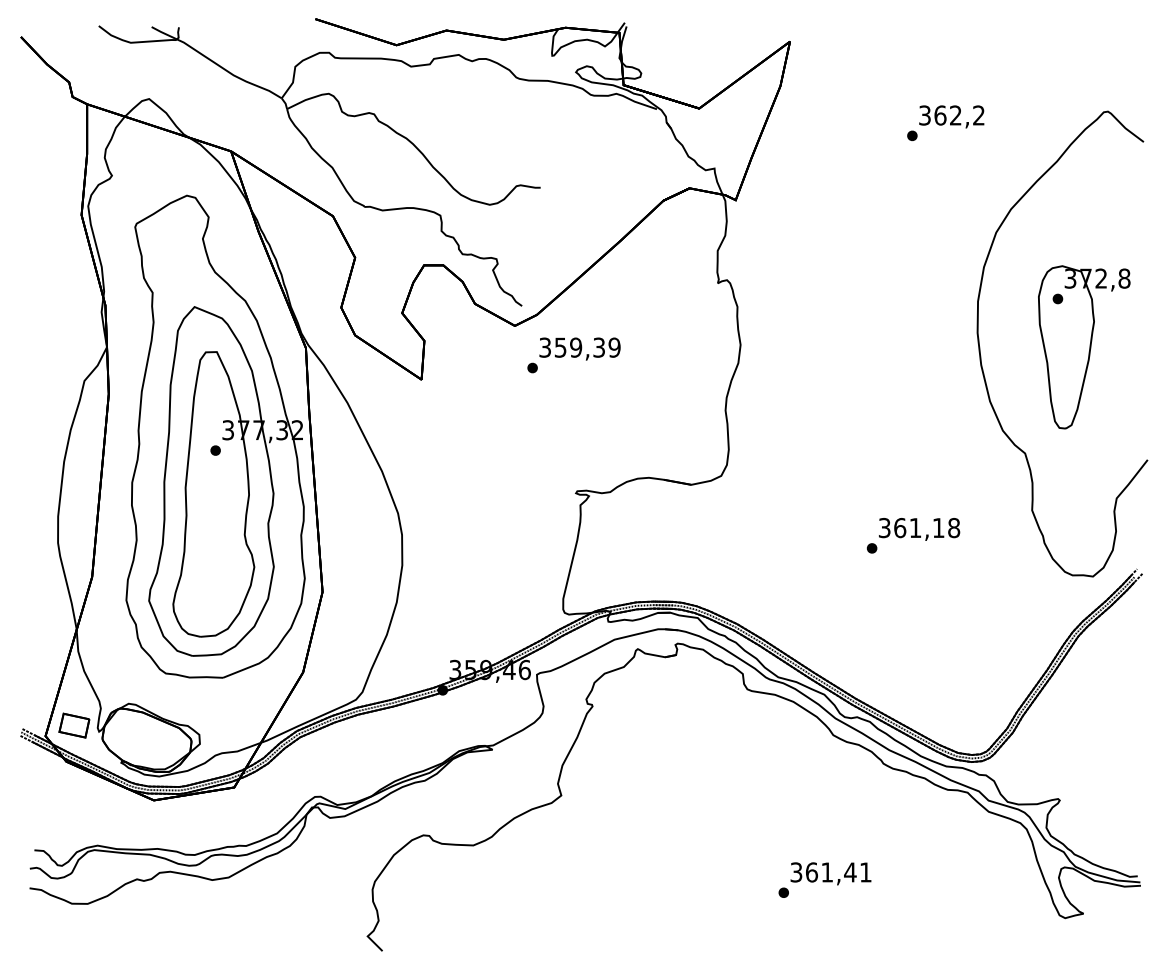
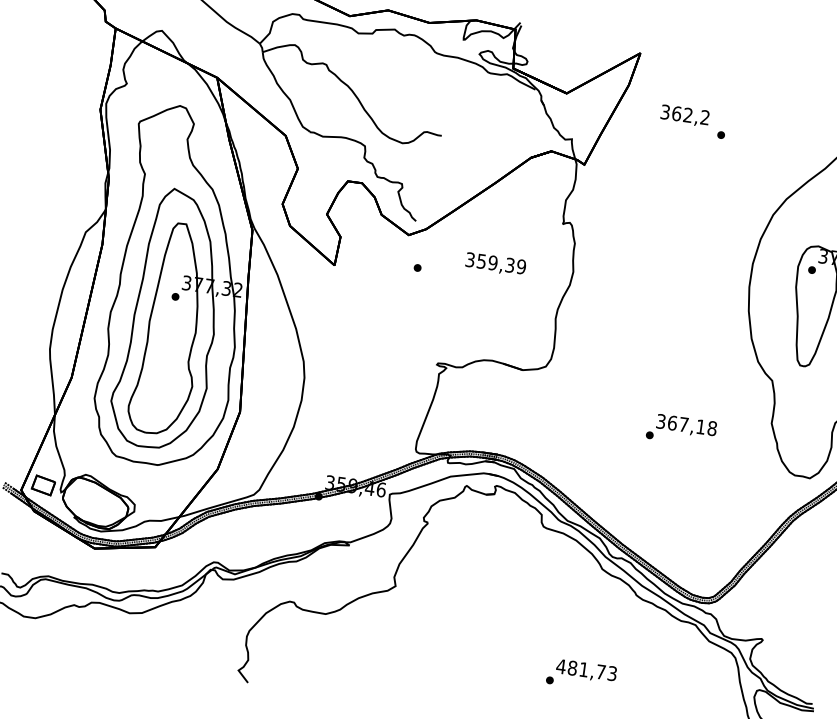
text: (951, 116) -> (684, 115), moved
text: (579, 348) -> (495, 263), moved
text: (915, 527) -> (683, 424), 361,18 -> 367,18
text: (830, 872) -> (586, 670), 361,41 -> 481,73

